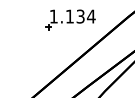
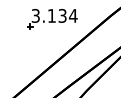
text: (53, 16) -> (35, 15), 1.134 -> 3.134

